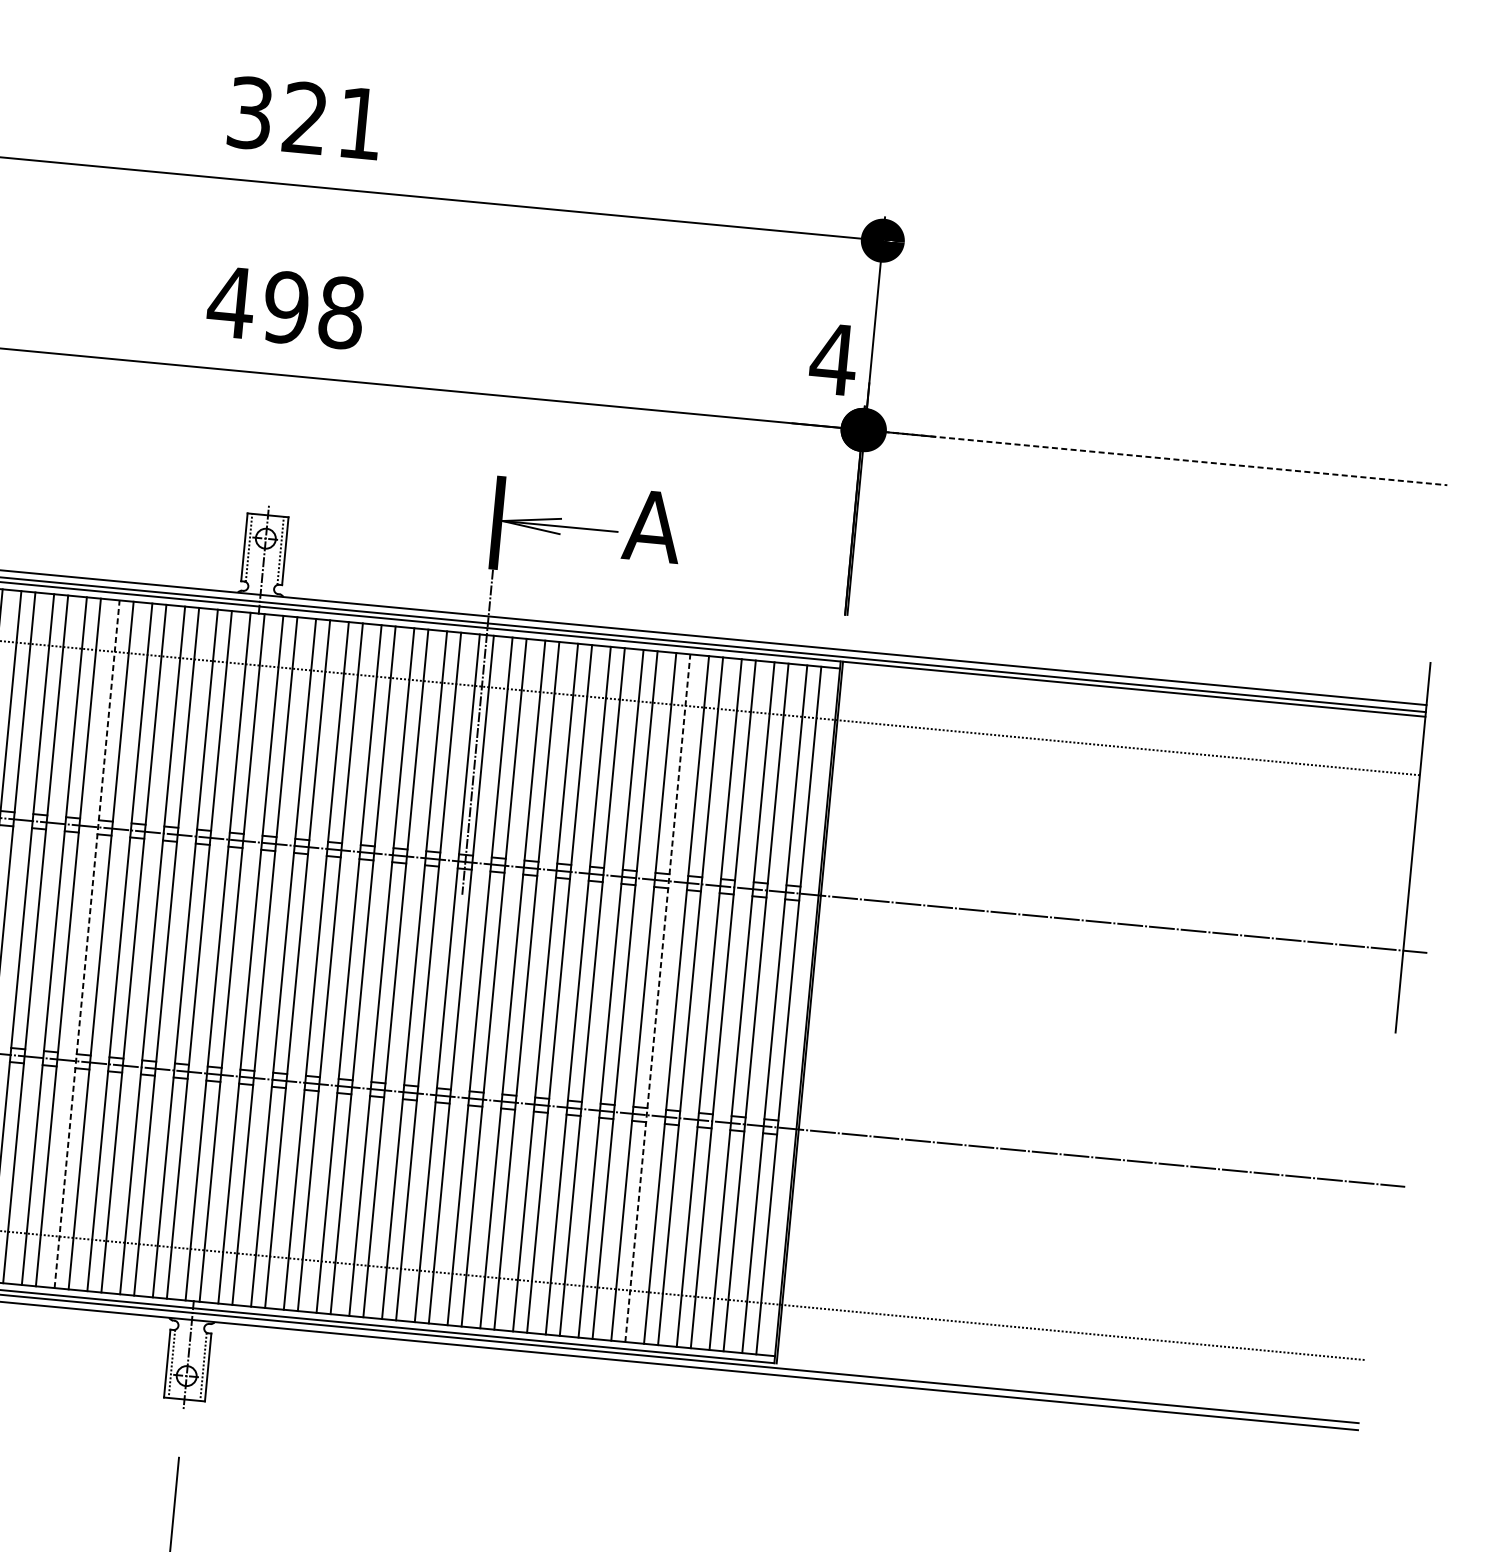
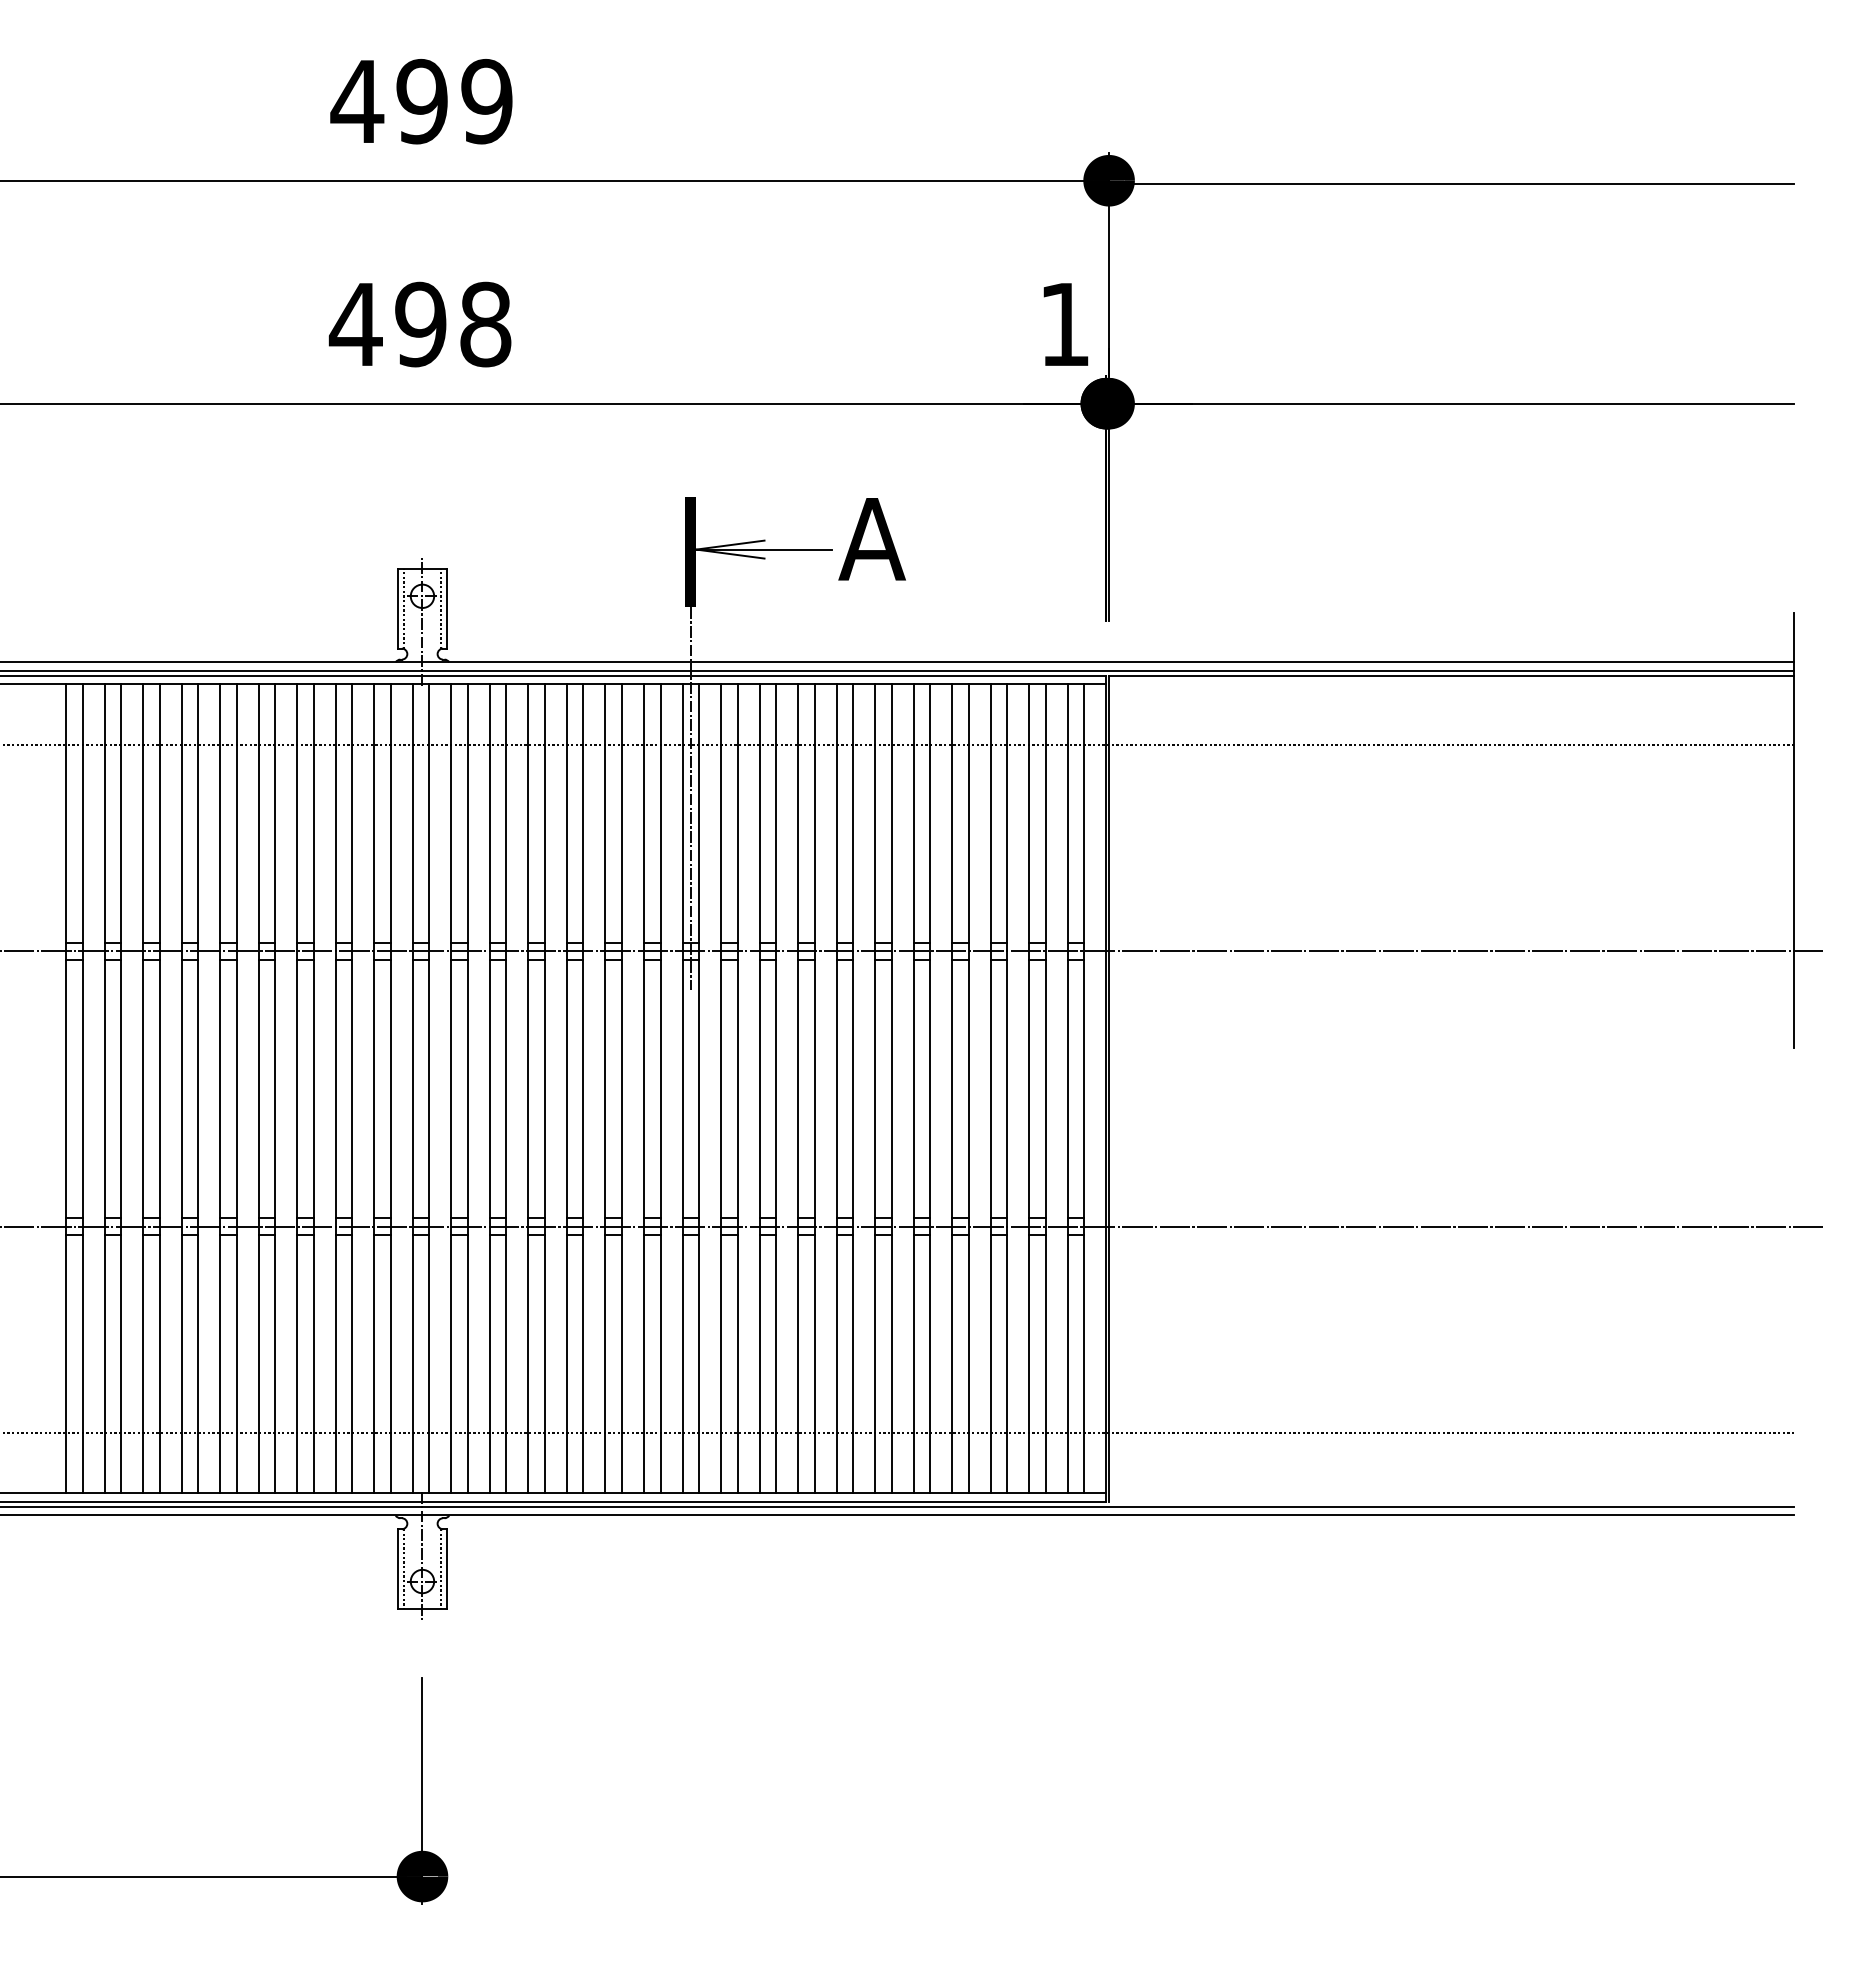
text: (304, 118) -> (421, 101), 321 -> 499
line: (1173, 270) -> (1451, 183), added
text: (833, 359) -> (1064, 324), 4 -> 1
line: (1155, 457) -> (1451, 403), dashed -> solid
line: (86, 943) -> (258, 1088), dashed -> solid
line: (658, 997) -> (930, 1088), dashed -> solid

